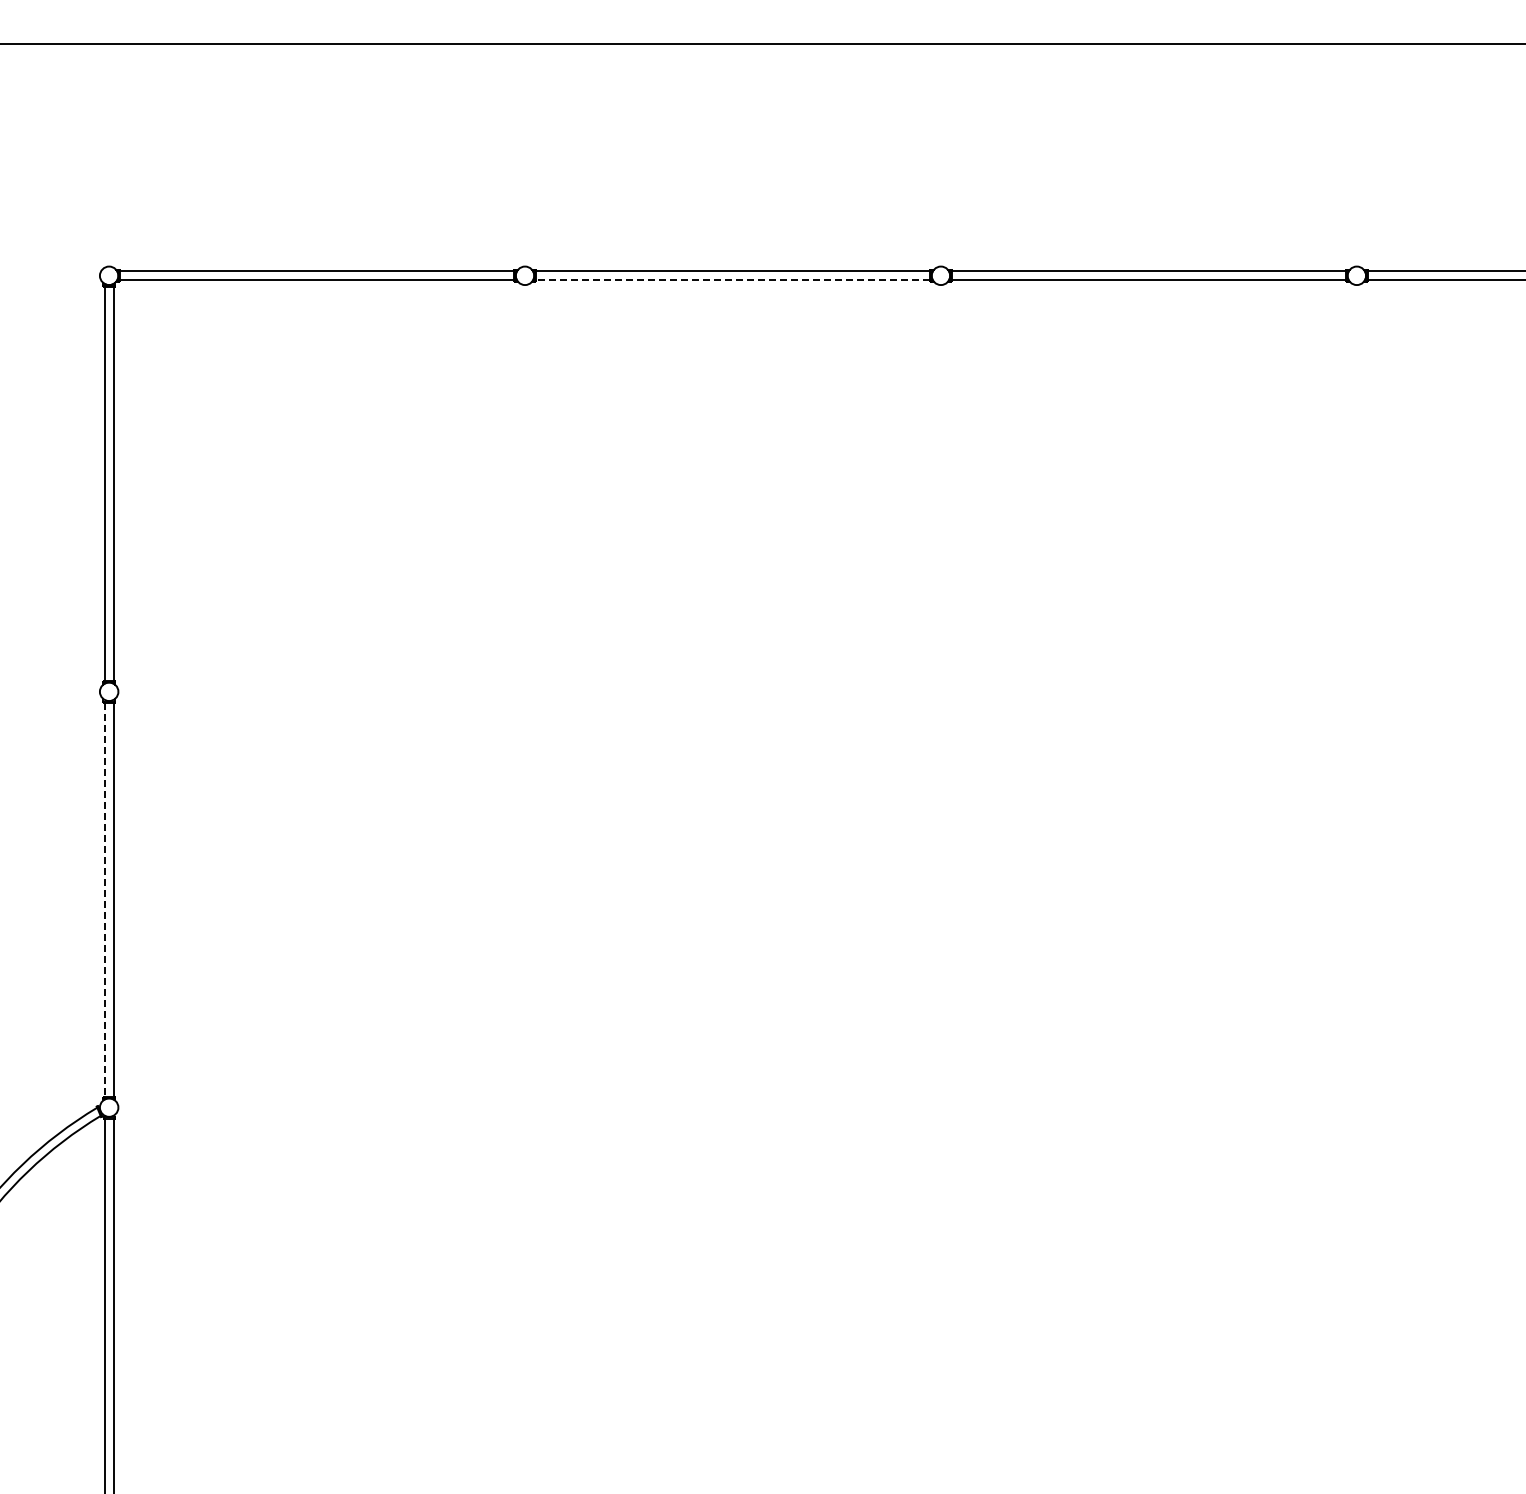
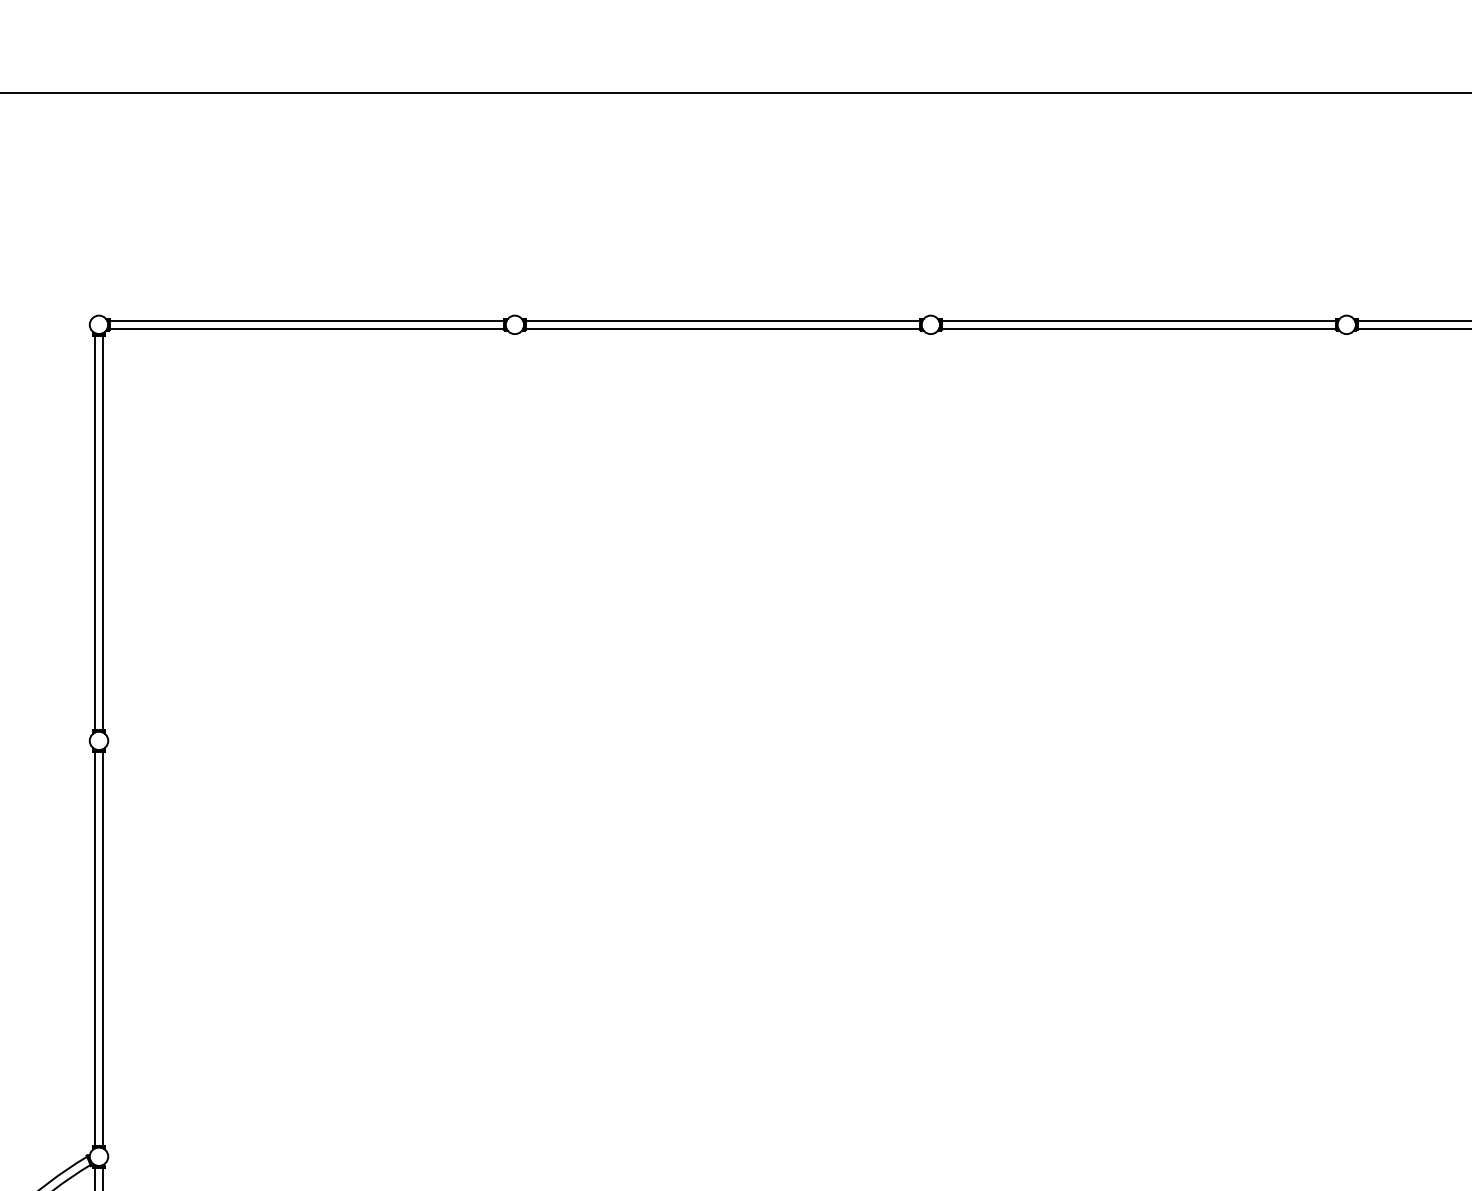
line: (732, 280) -> (722, 329), dashed -> solid
line: (104, 899) -> (94, 948), dashed -> solid

